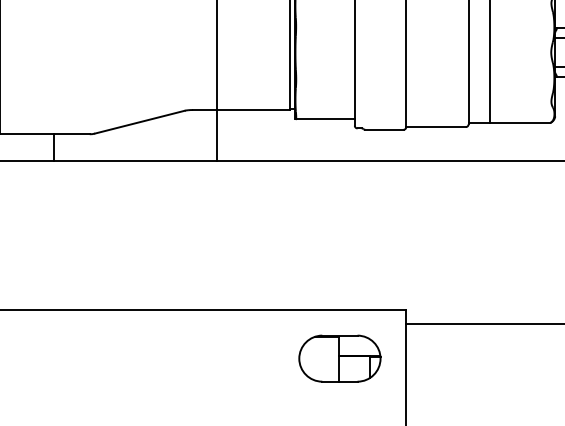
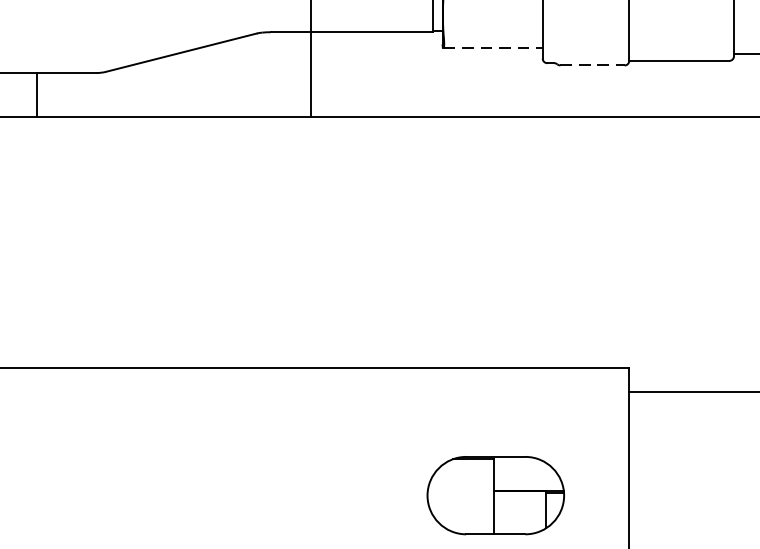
line: (325, 119) -> (493, 48), solid -> dashed
line: (384, 129) -> (592, 64), solid -> dashed
part: (339, 358) -> (495, 495), moved

